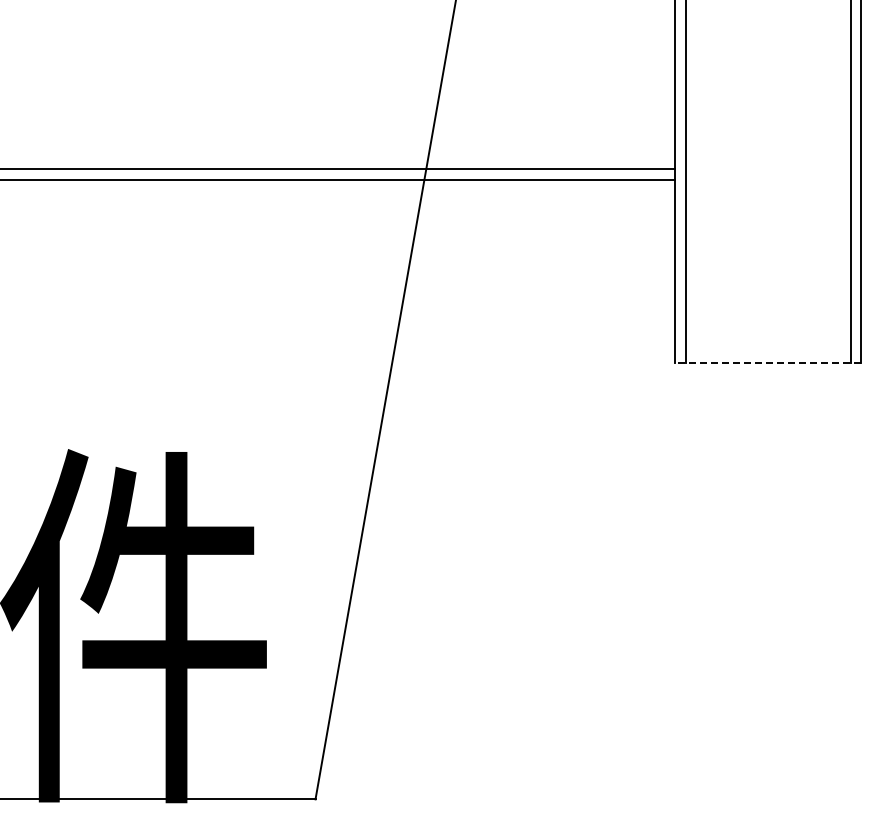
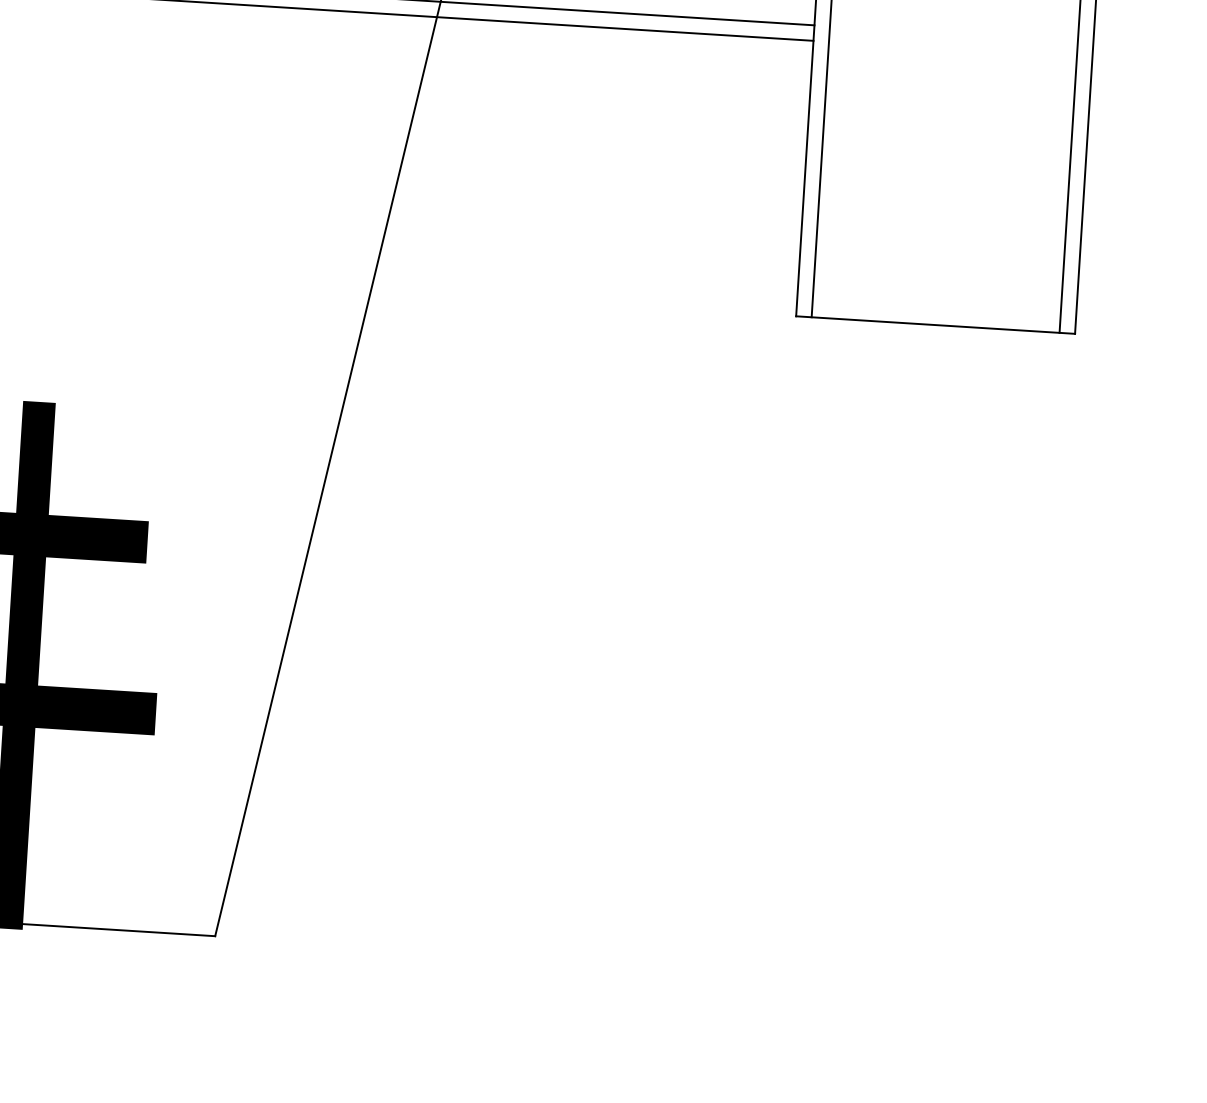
line: (768, 363) -> (935, 325), dashed -> solid

